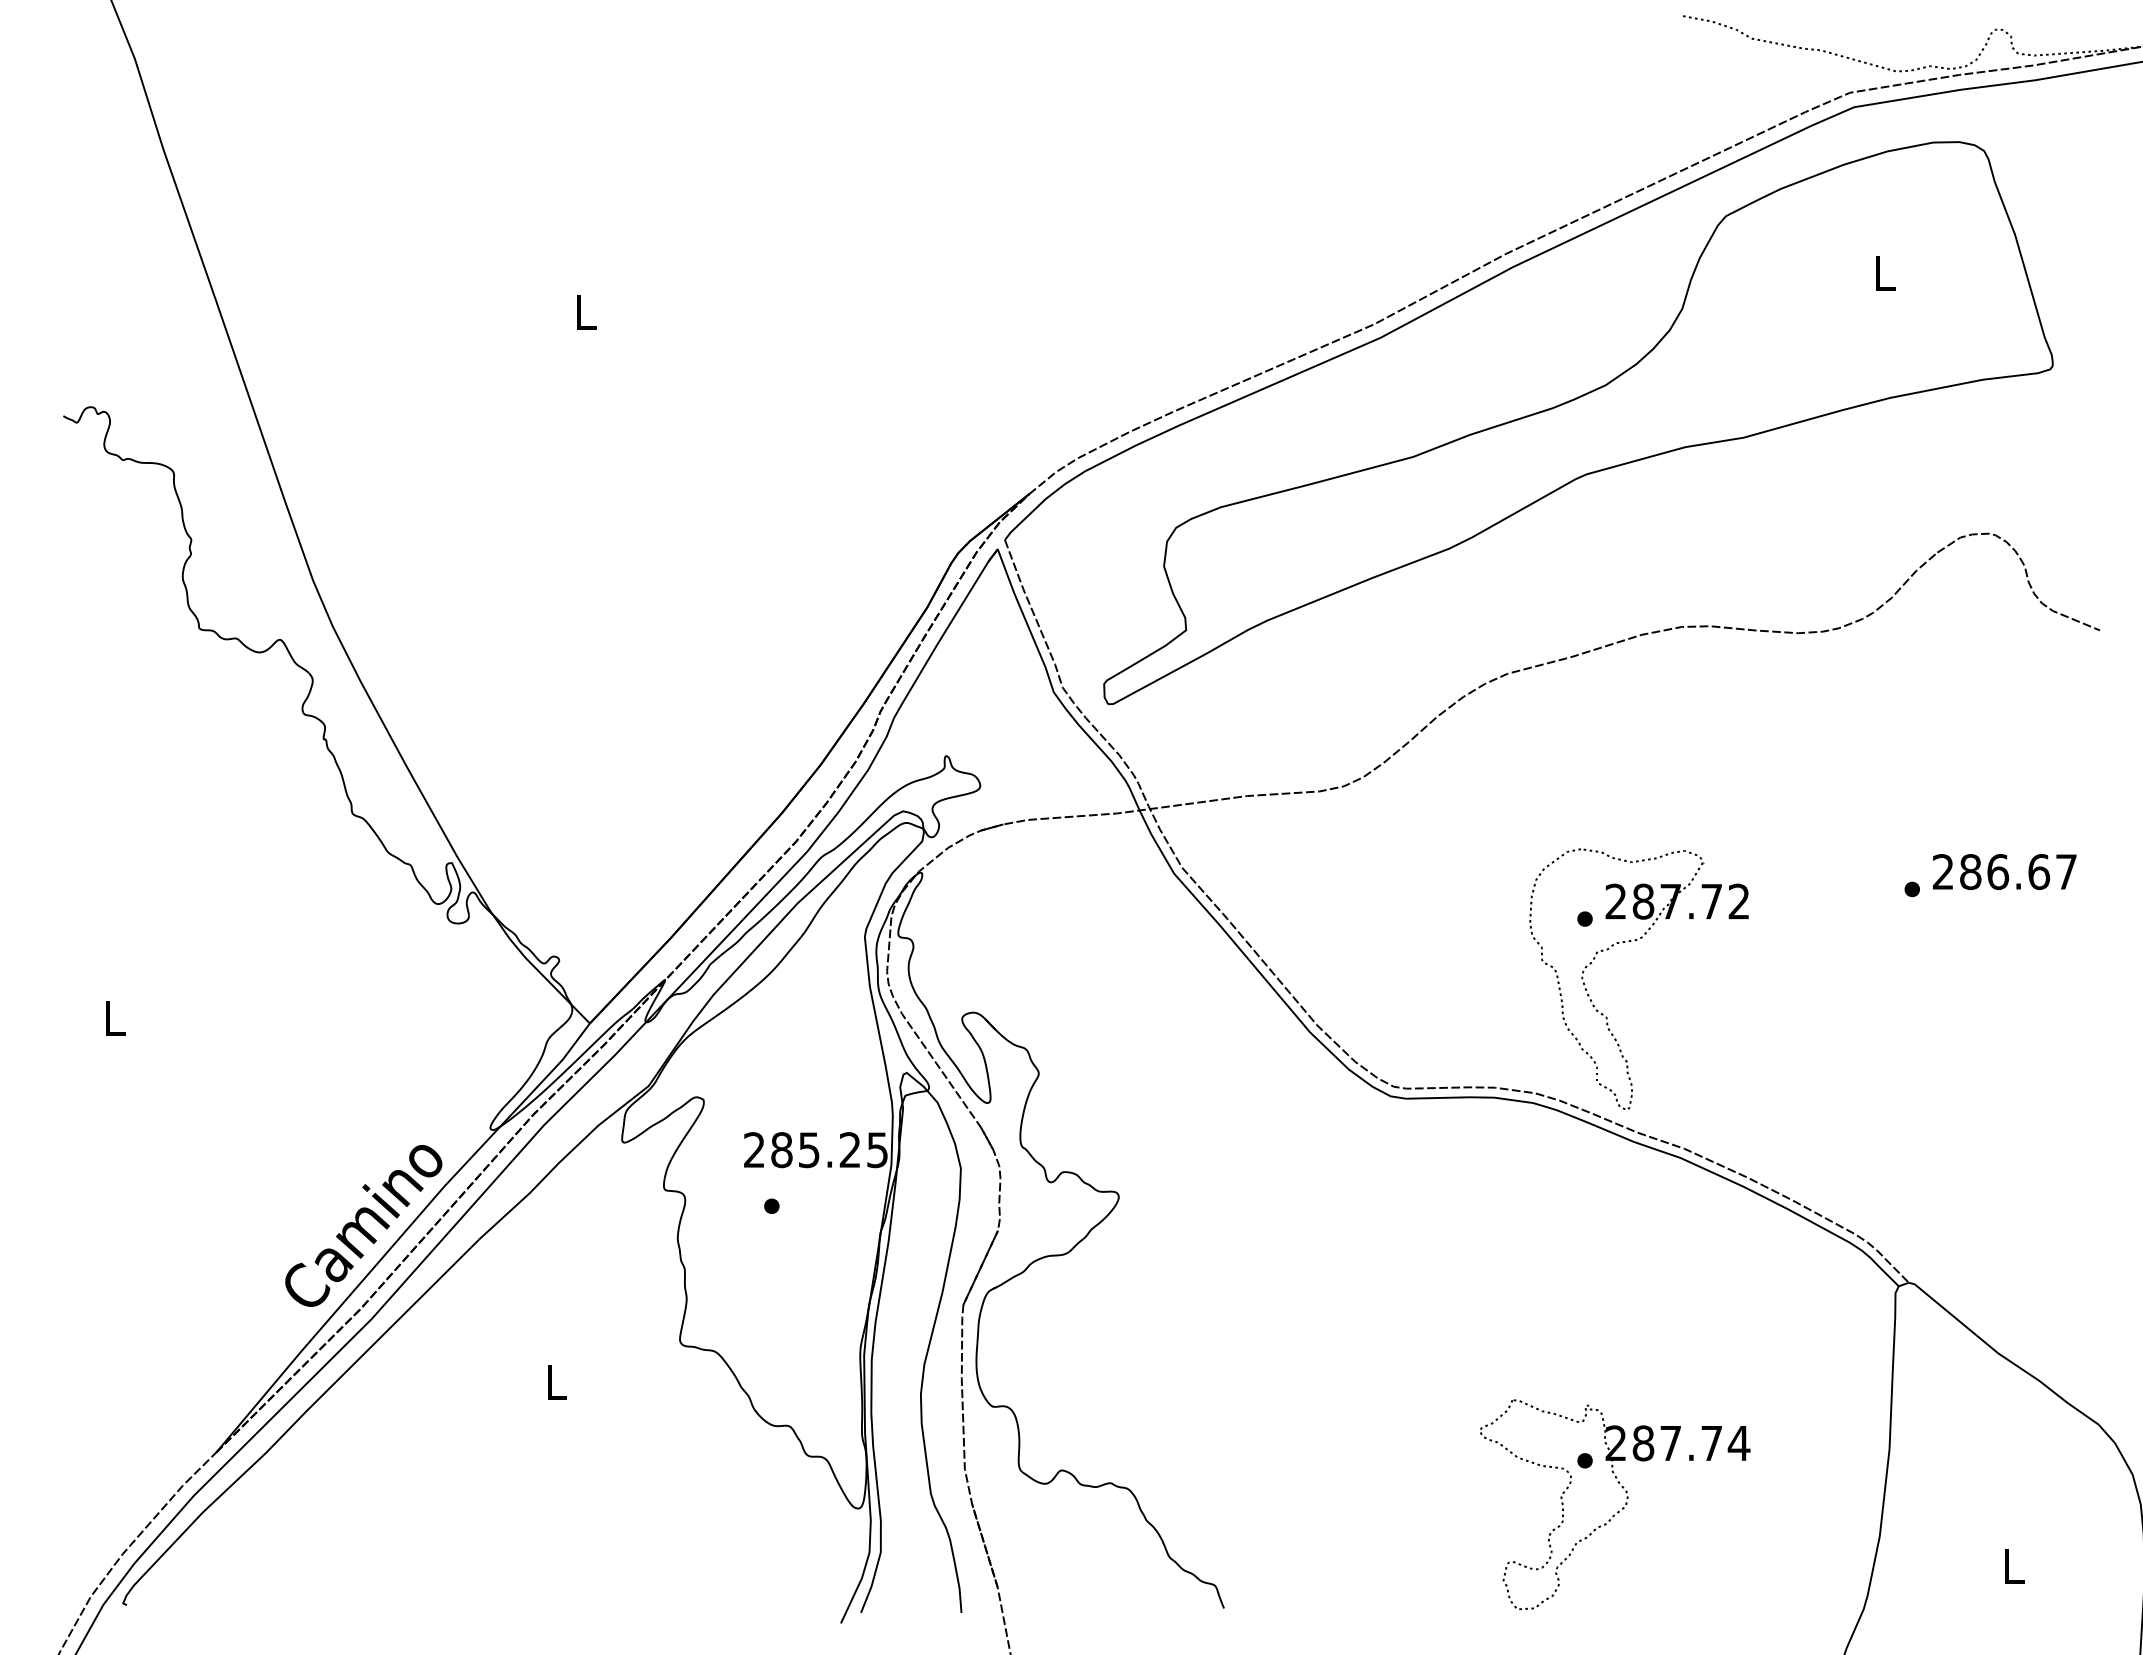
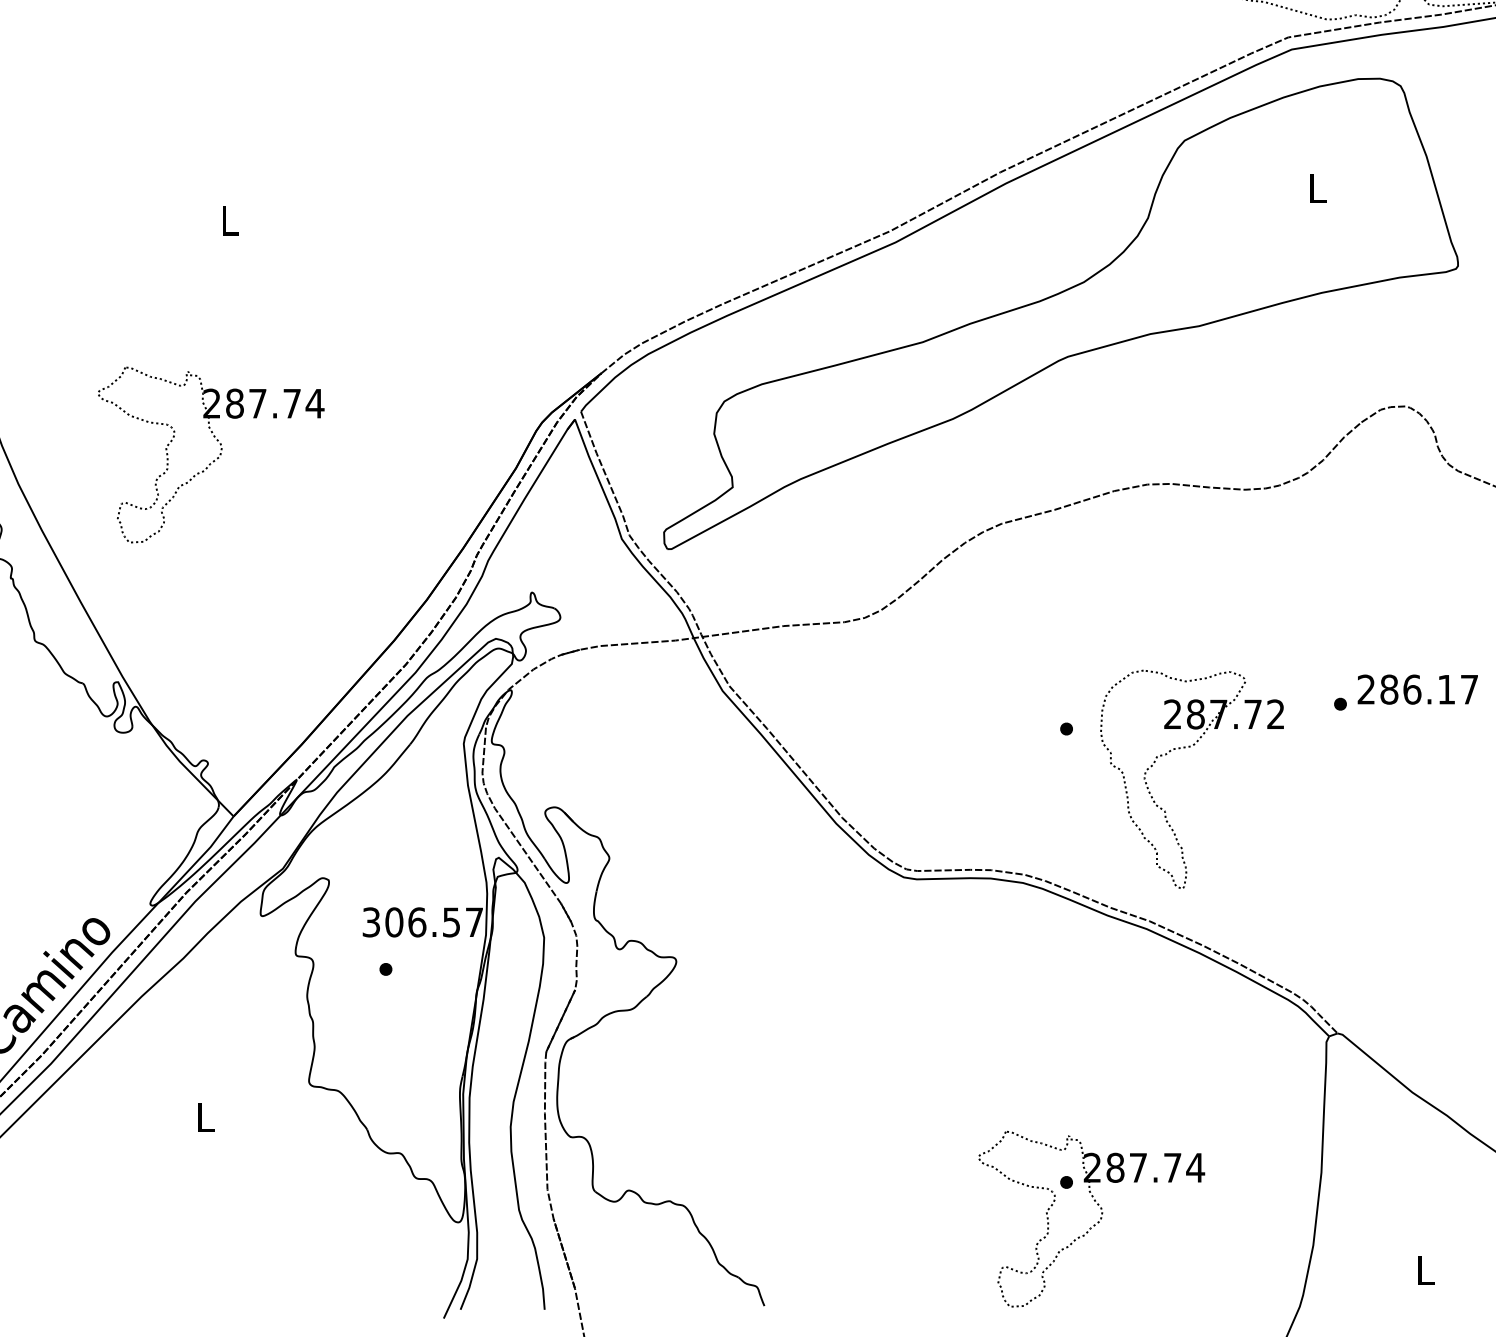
part: (566, 597) -> (214, 459), added
text: (2039, 872) -> (1446, 690), 286.67 -> 286.17
part: (1629, 942) -> (1184, 748), moved
text: (815, 1150) -> (422, 922), 285.25 -> 306.57

